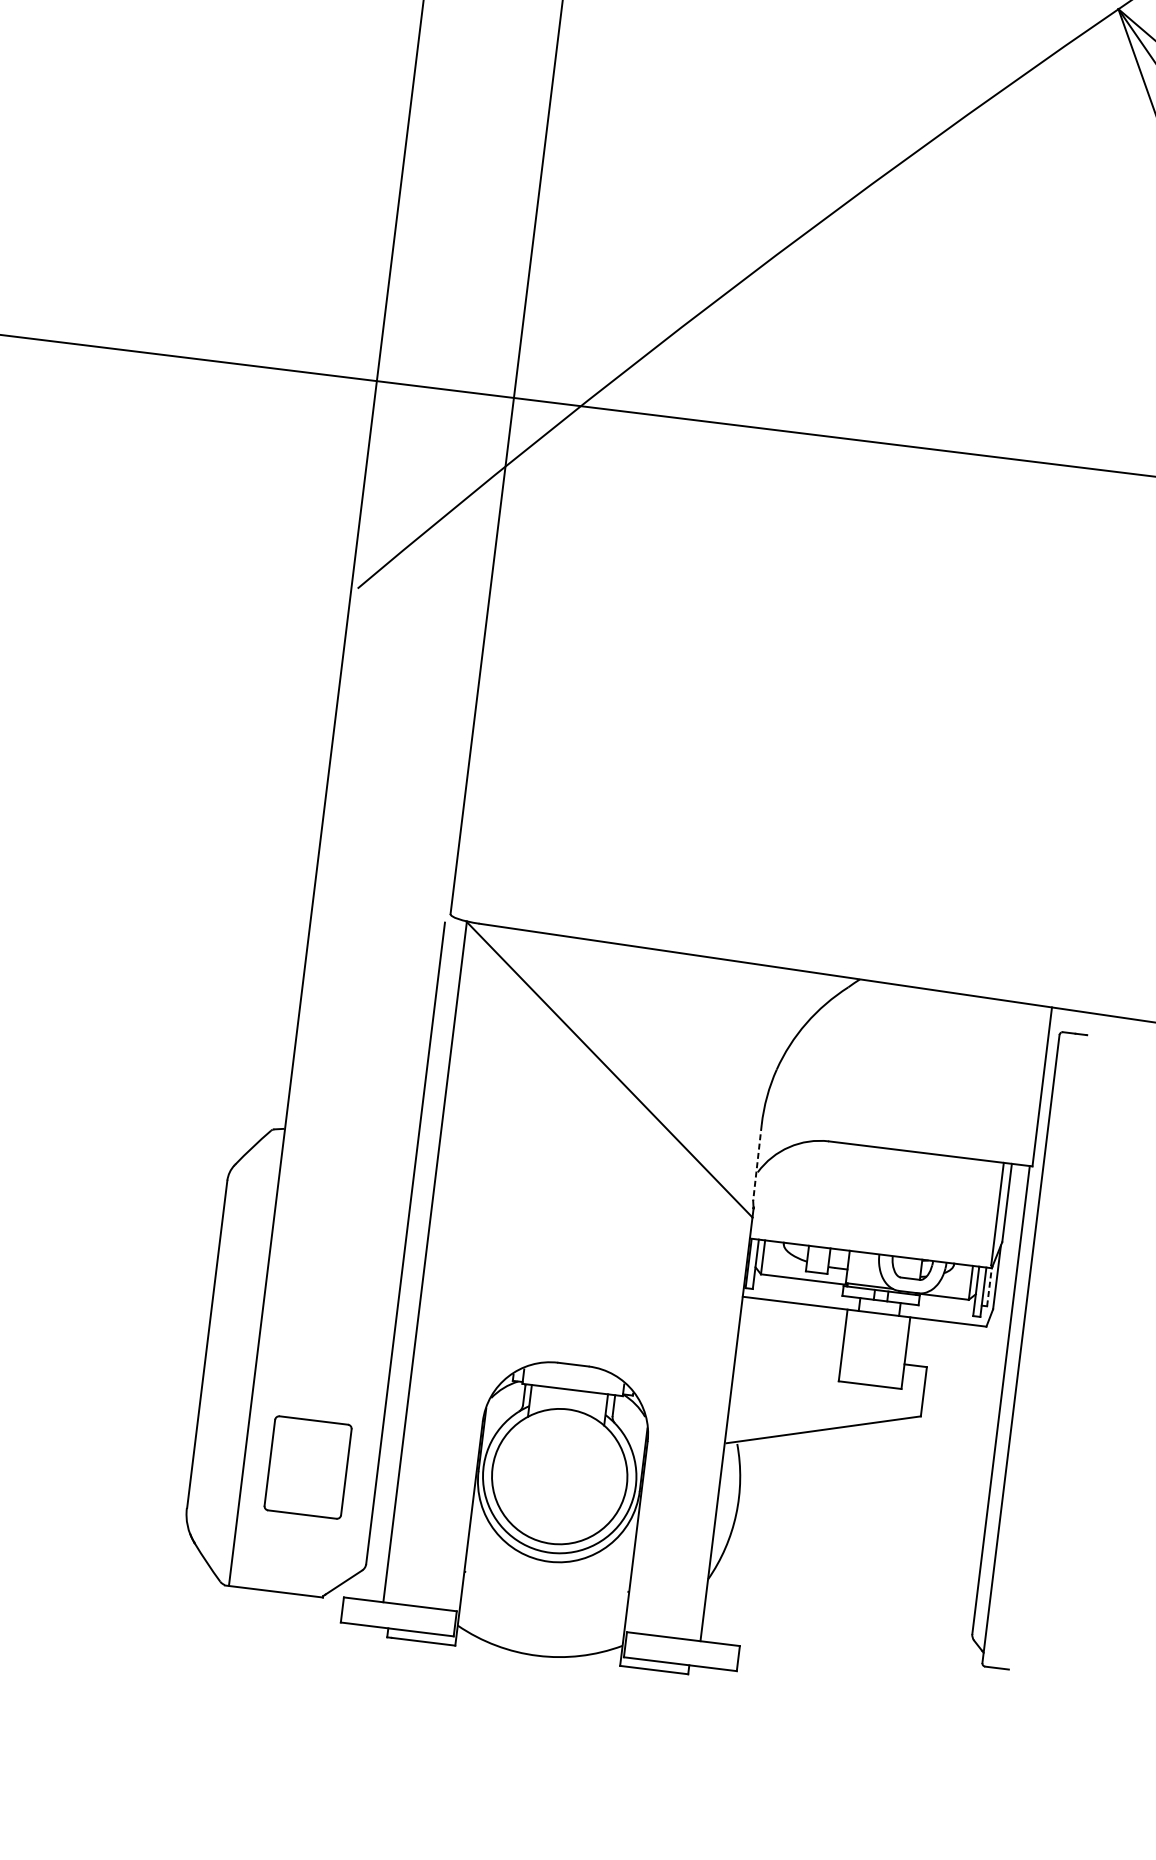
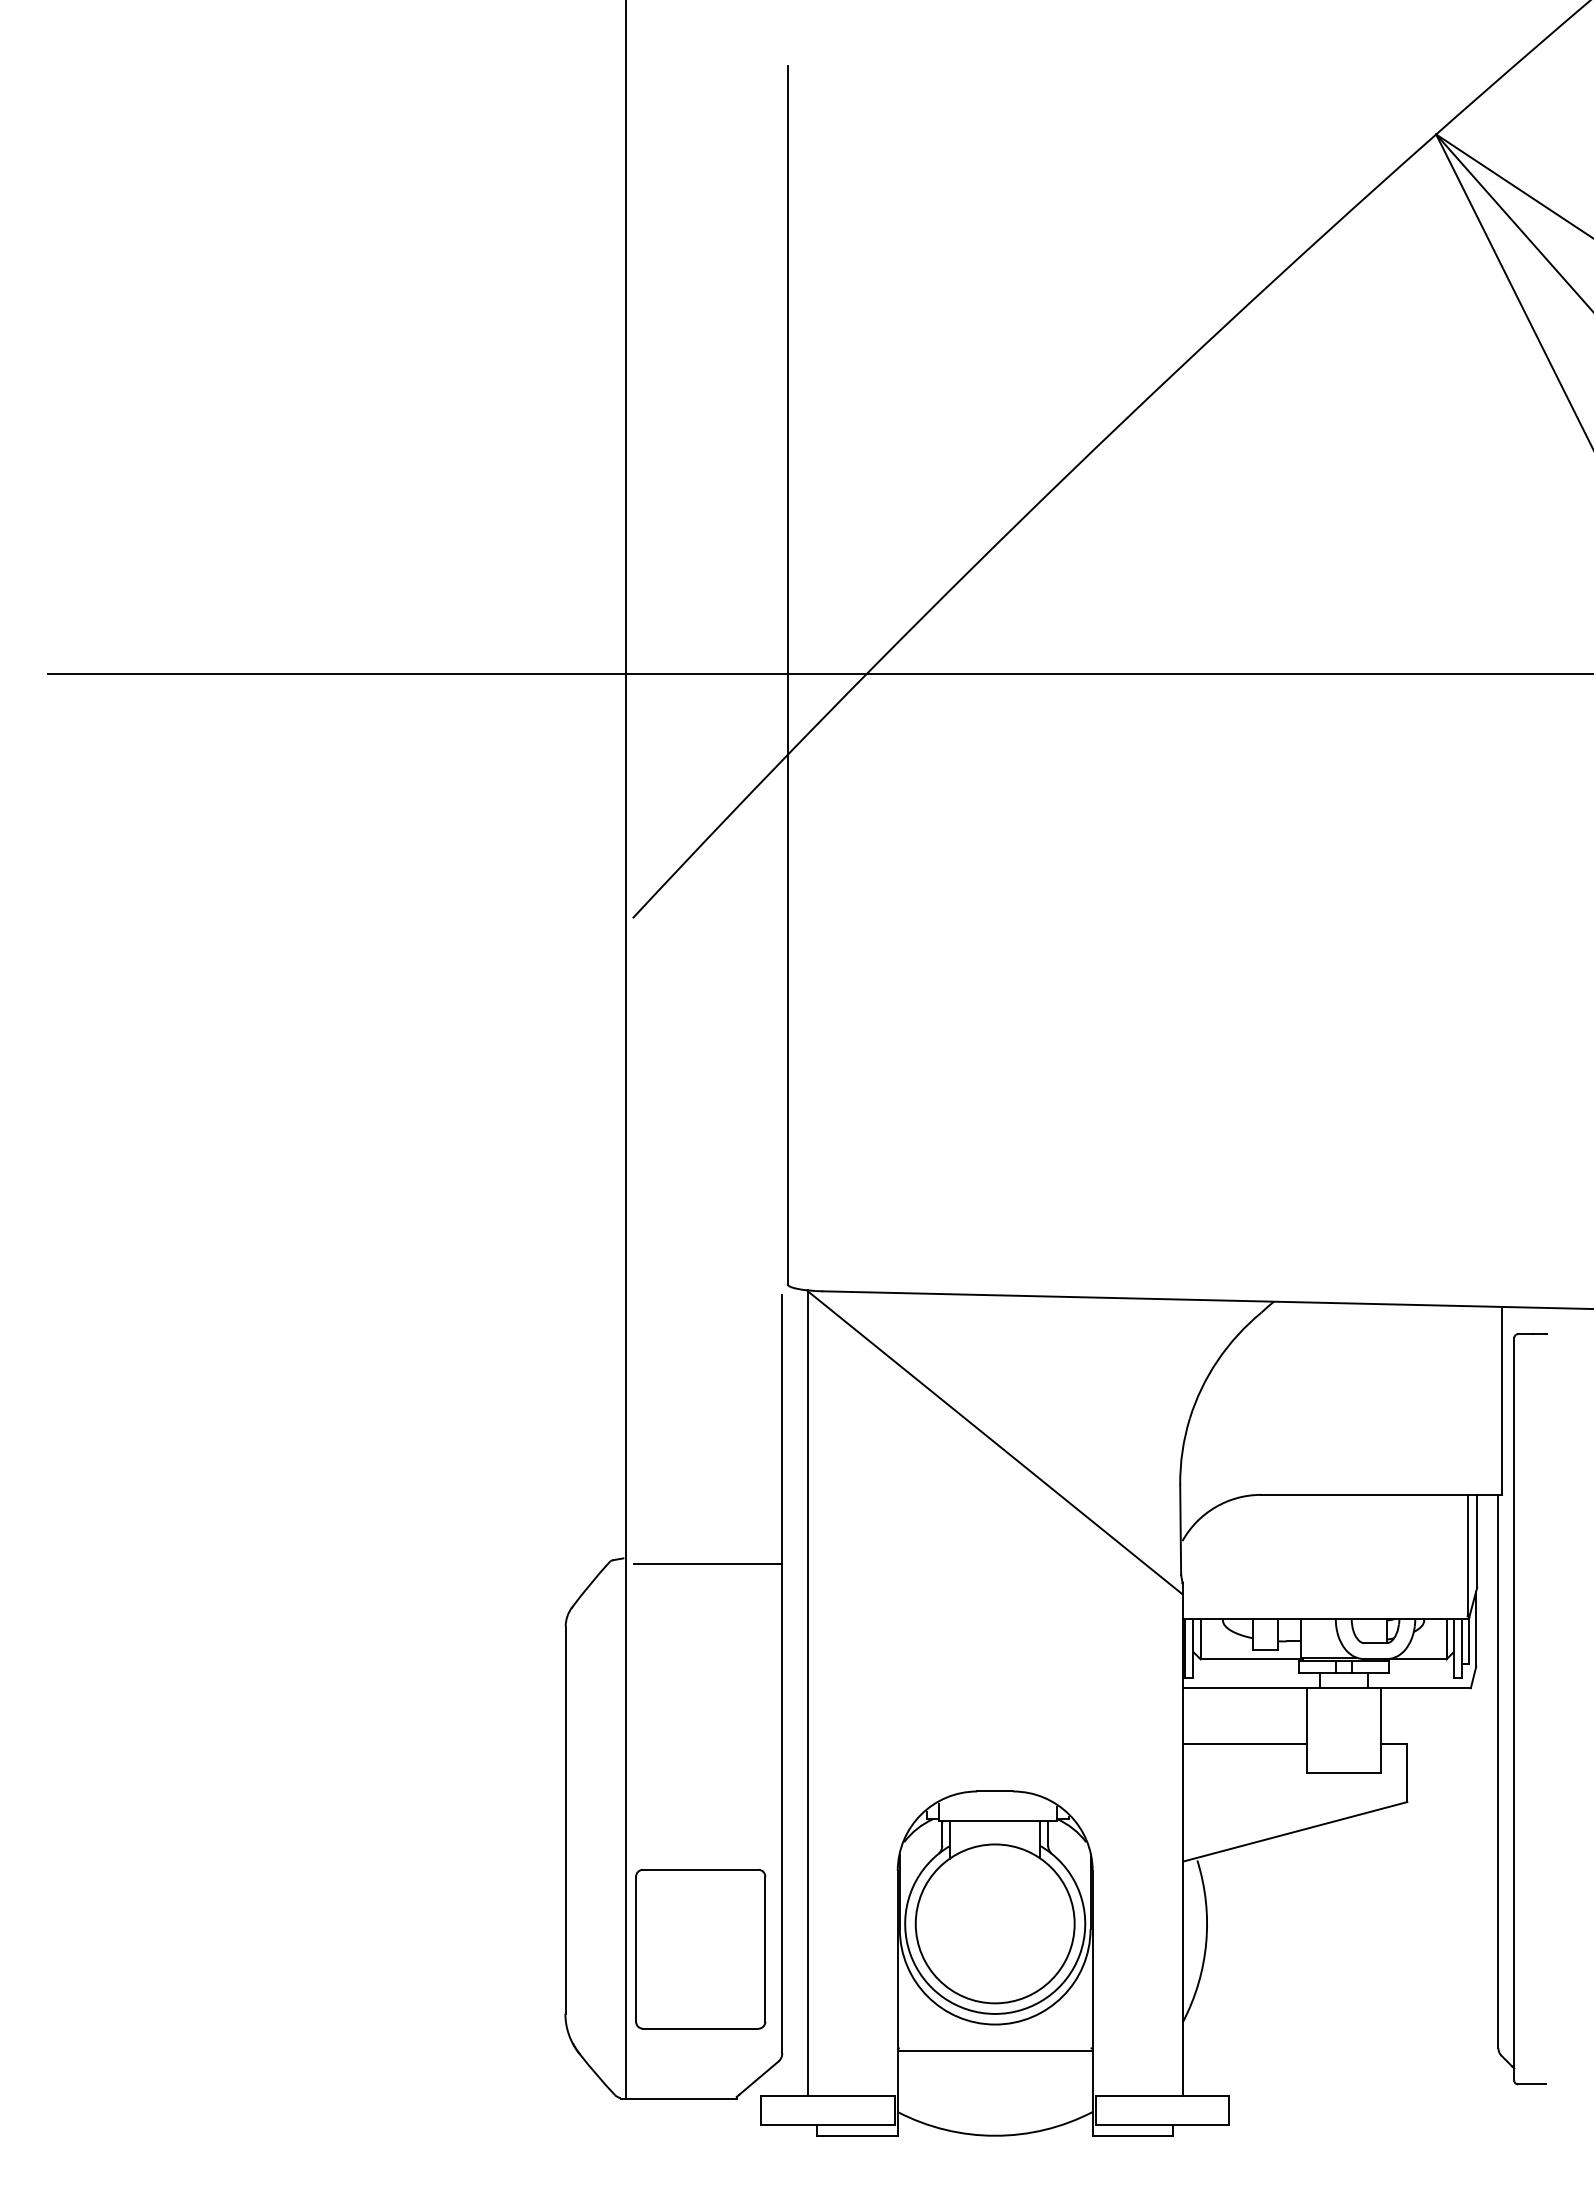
line: (353, 1142) -> (707, 1564), added
line: (757, 1163) -> (1180, 1530), dashed -> solid
line: (989, 1286) -> (1468, 1641), dashed -> solid
line: (790, 1350) -> (1245, 1743), added
part: (307, 1467) -> (700, 1949), size x1.43
line: (545, 1584) -> (994, 2051), added

